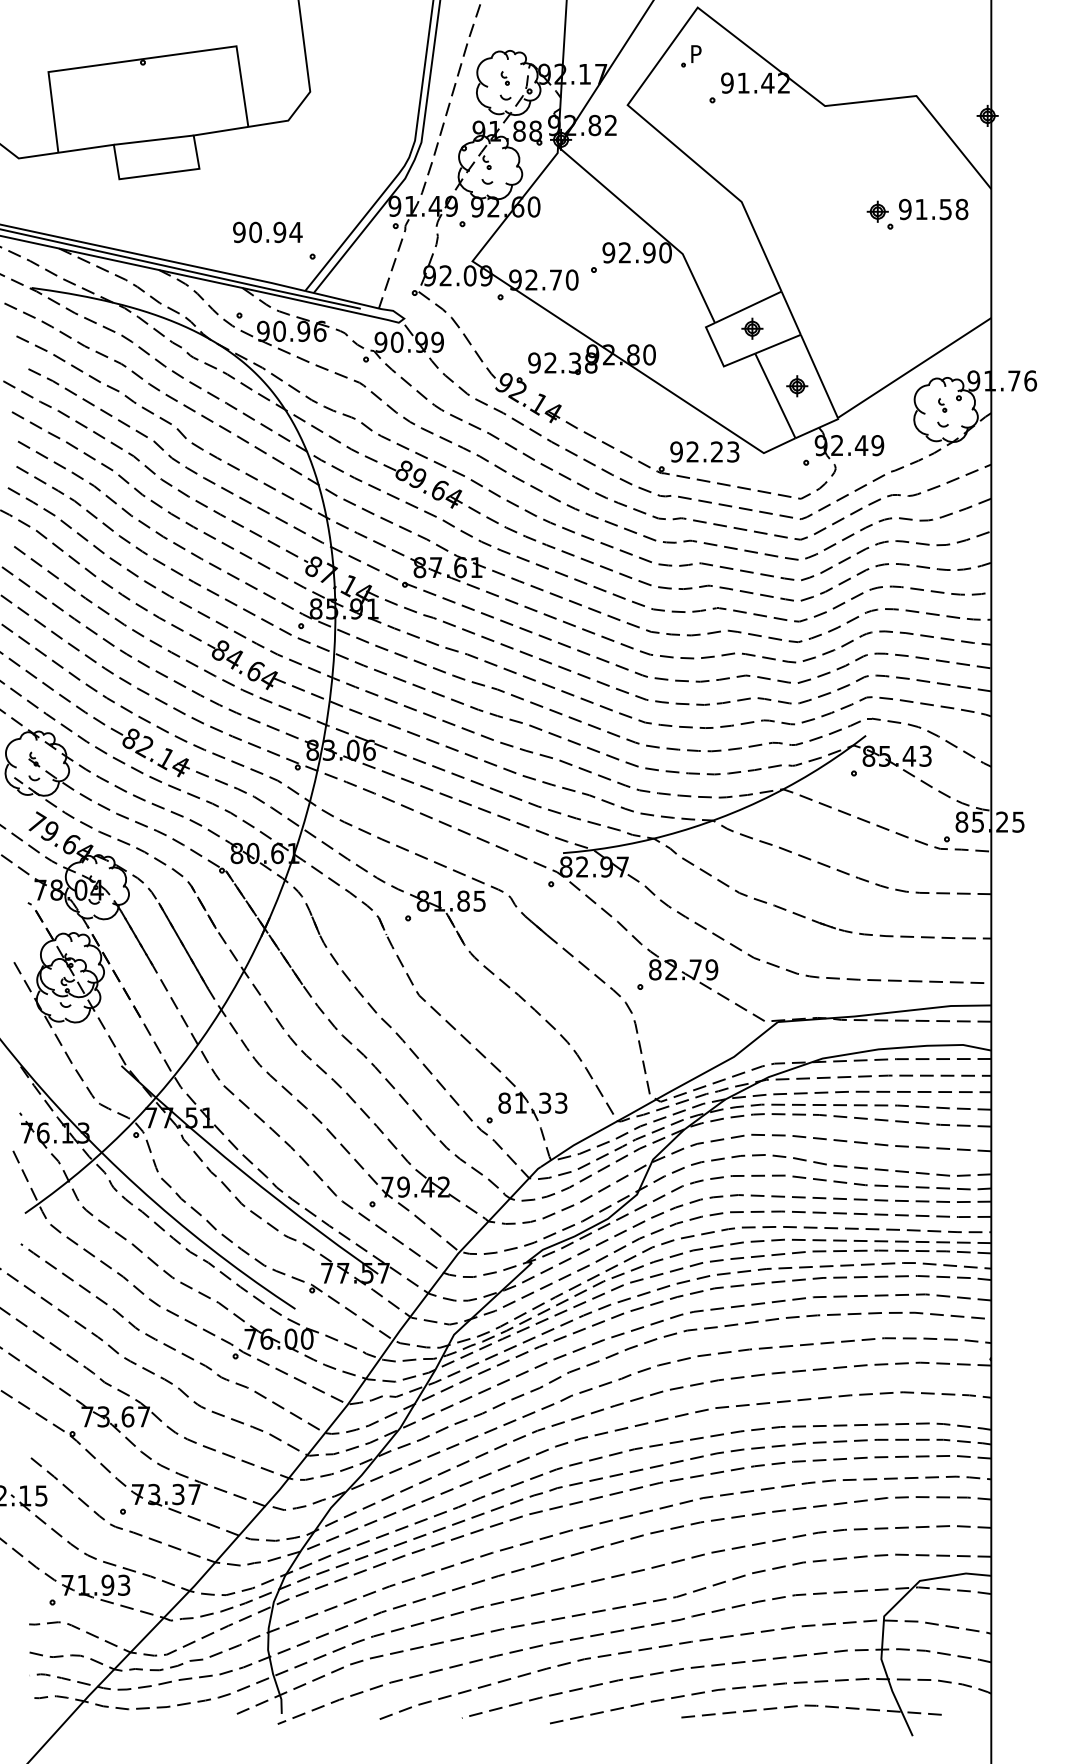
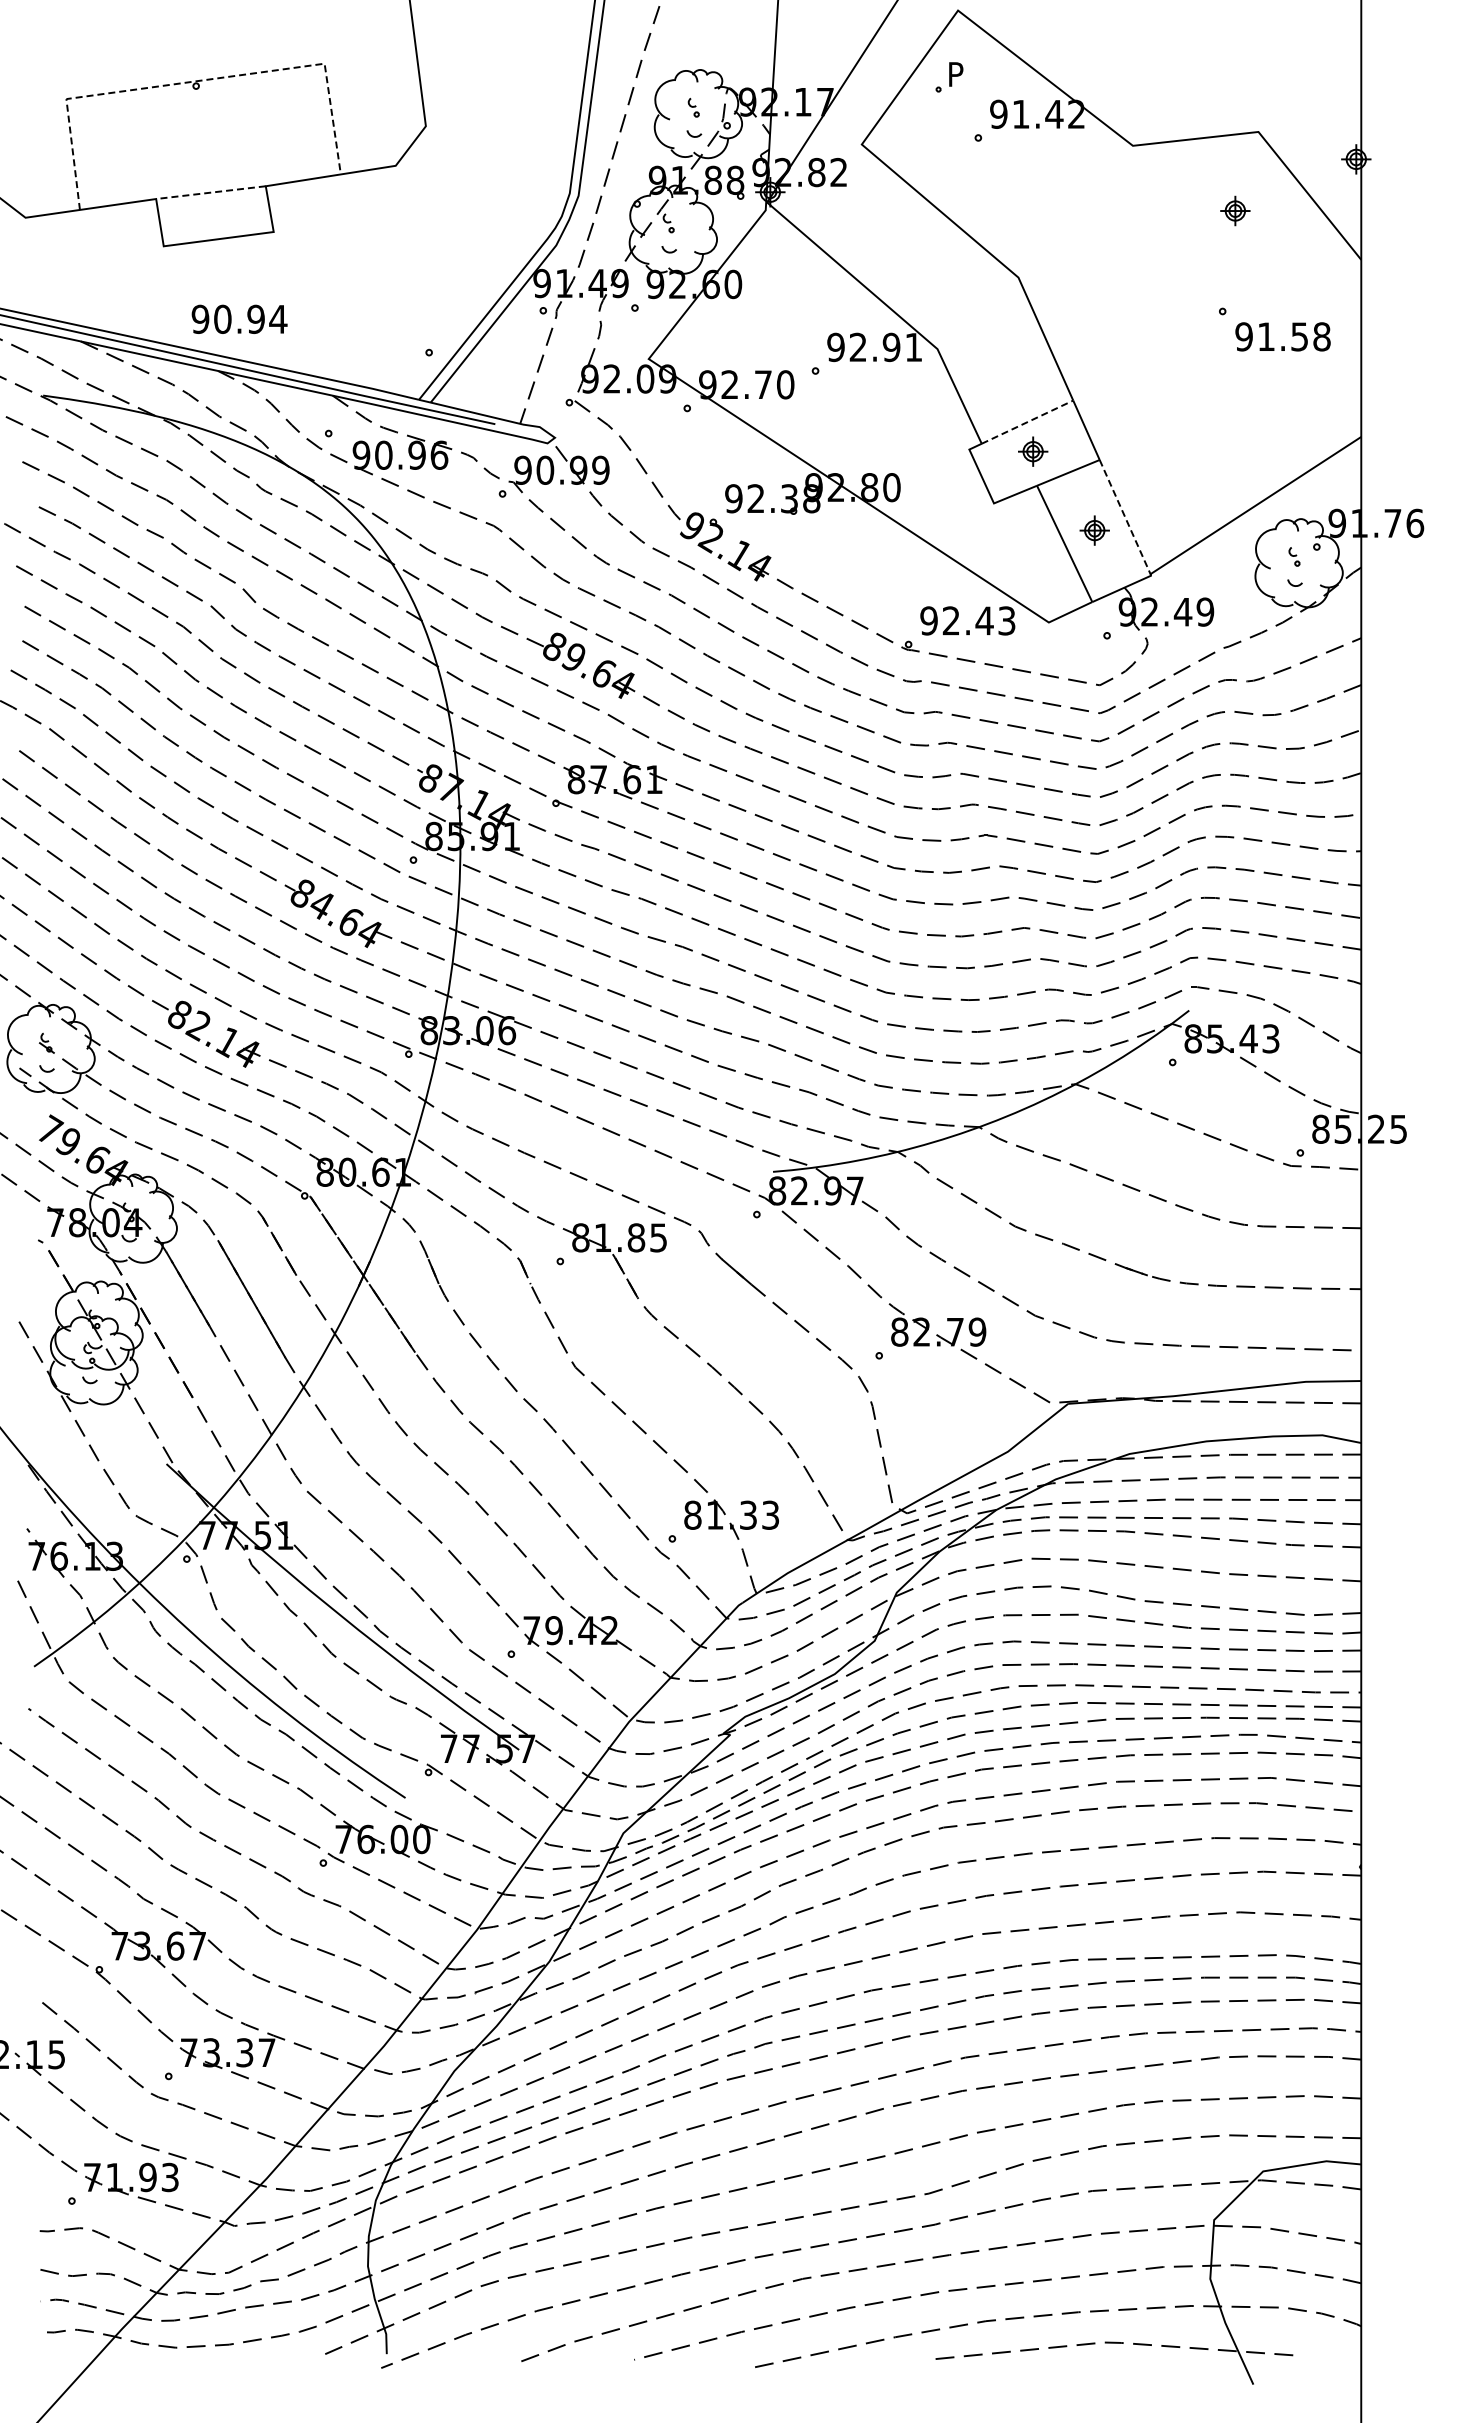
line: (143, 59) -> (196, 81), solid -> dashed
line: (153, 140) -> (210, 192), solid -> dashed
text: (933, 209) -> (1282, 336), moved
part: (877, 211) -> (1235, 210), moved
text: (267, 231) -> (239, 318), moved
text: (665, 252) -> (913, 347), 92.90 -> 92.91
line: (748, 307) -> (1027, 422), solid -> dashed
line: (819, 376) -> (1125, 517), solid -> dashed
text: (716, 451) -> (984, 620), 92.23 -> 92.43

